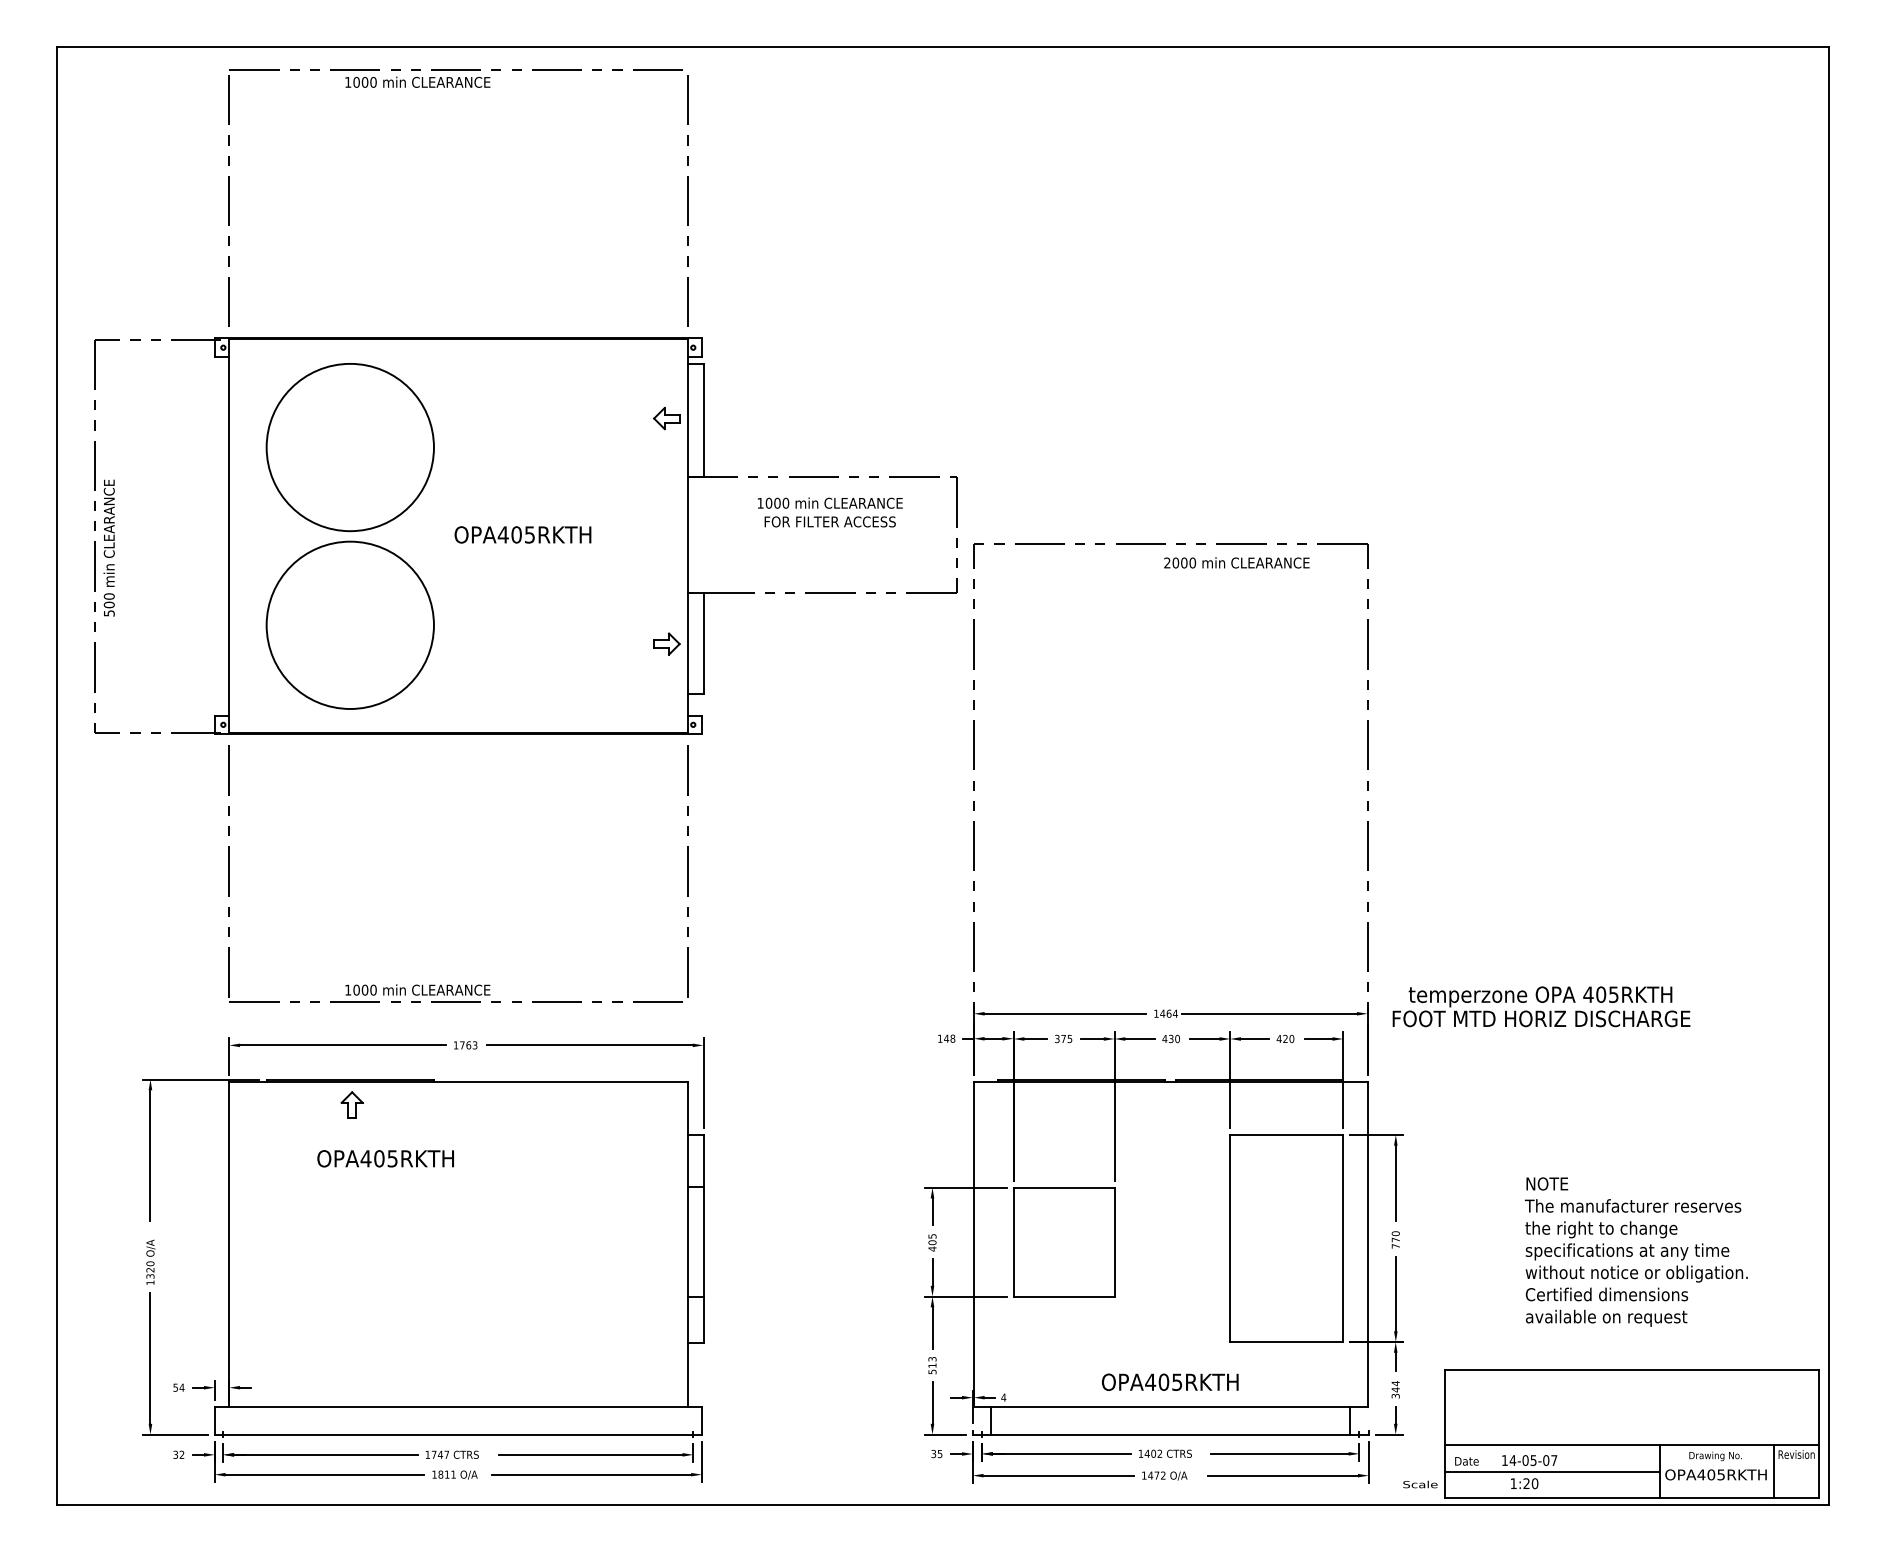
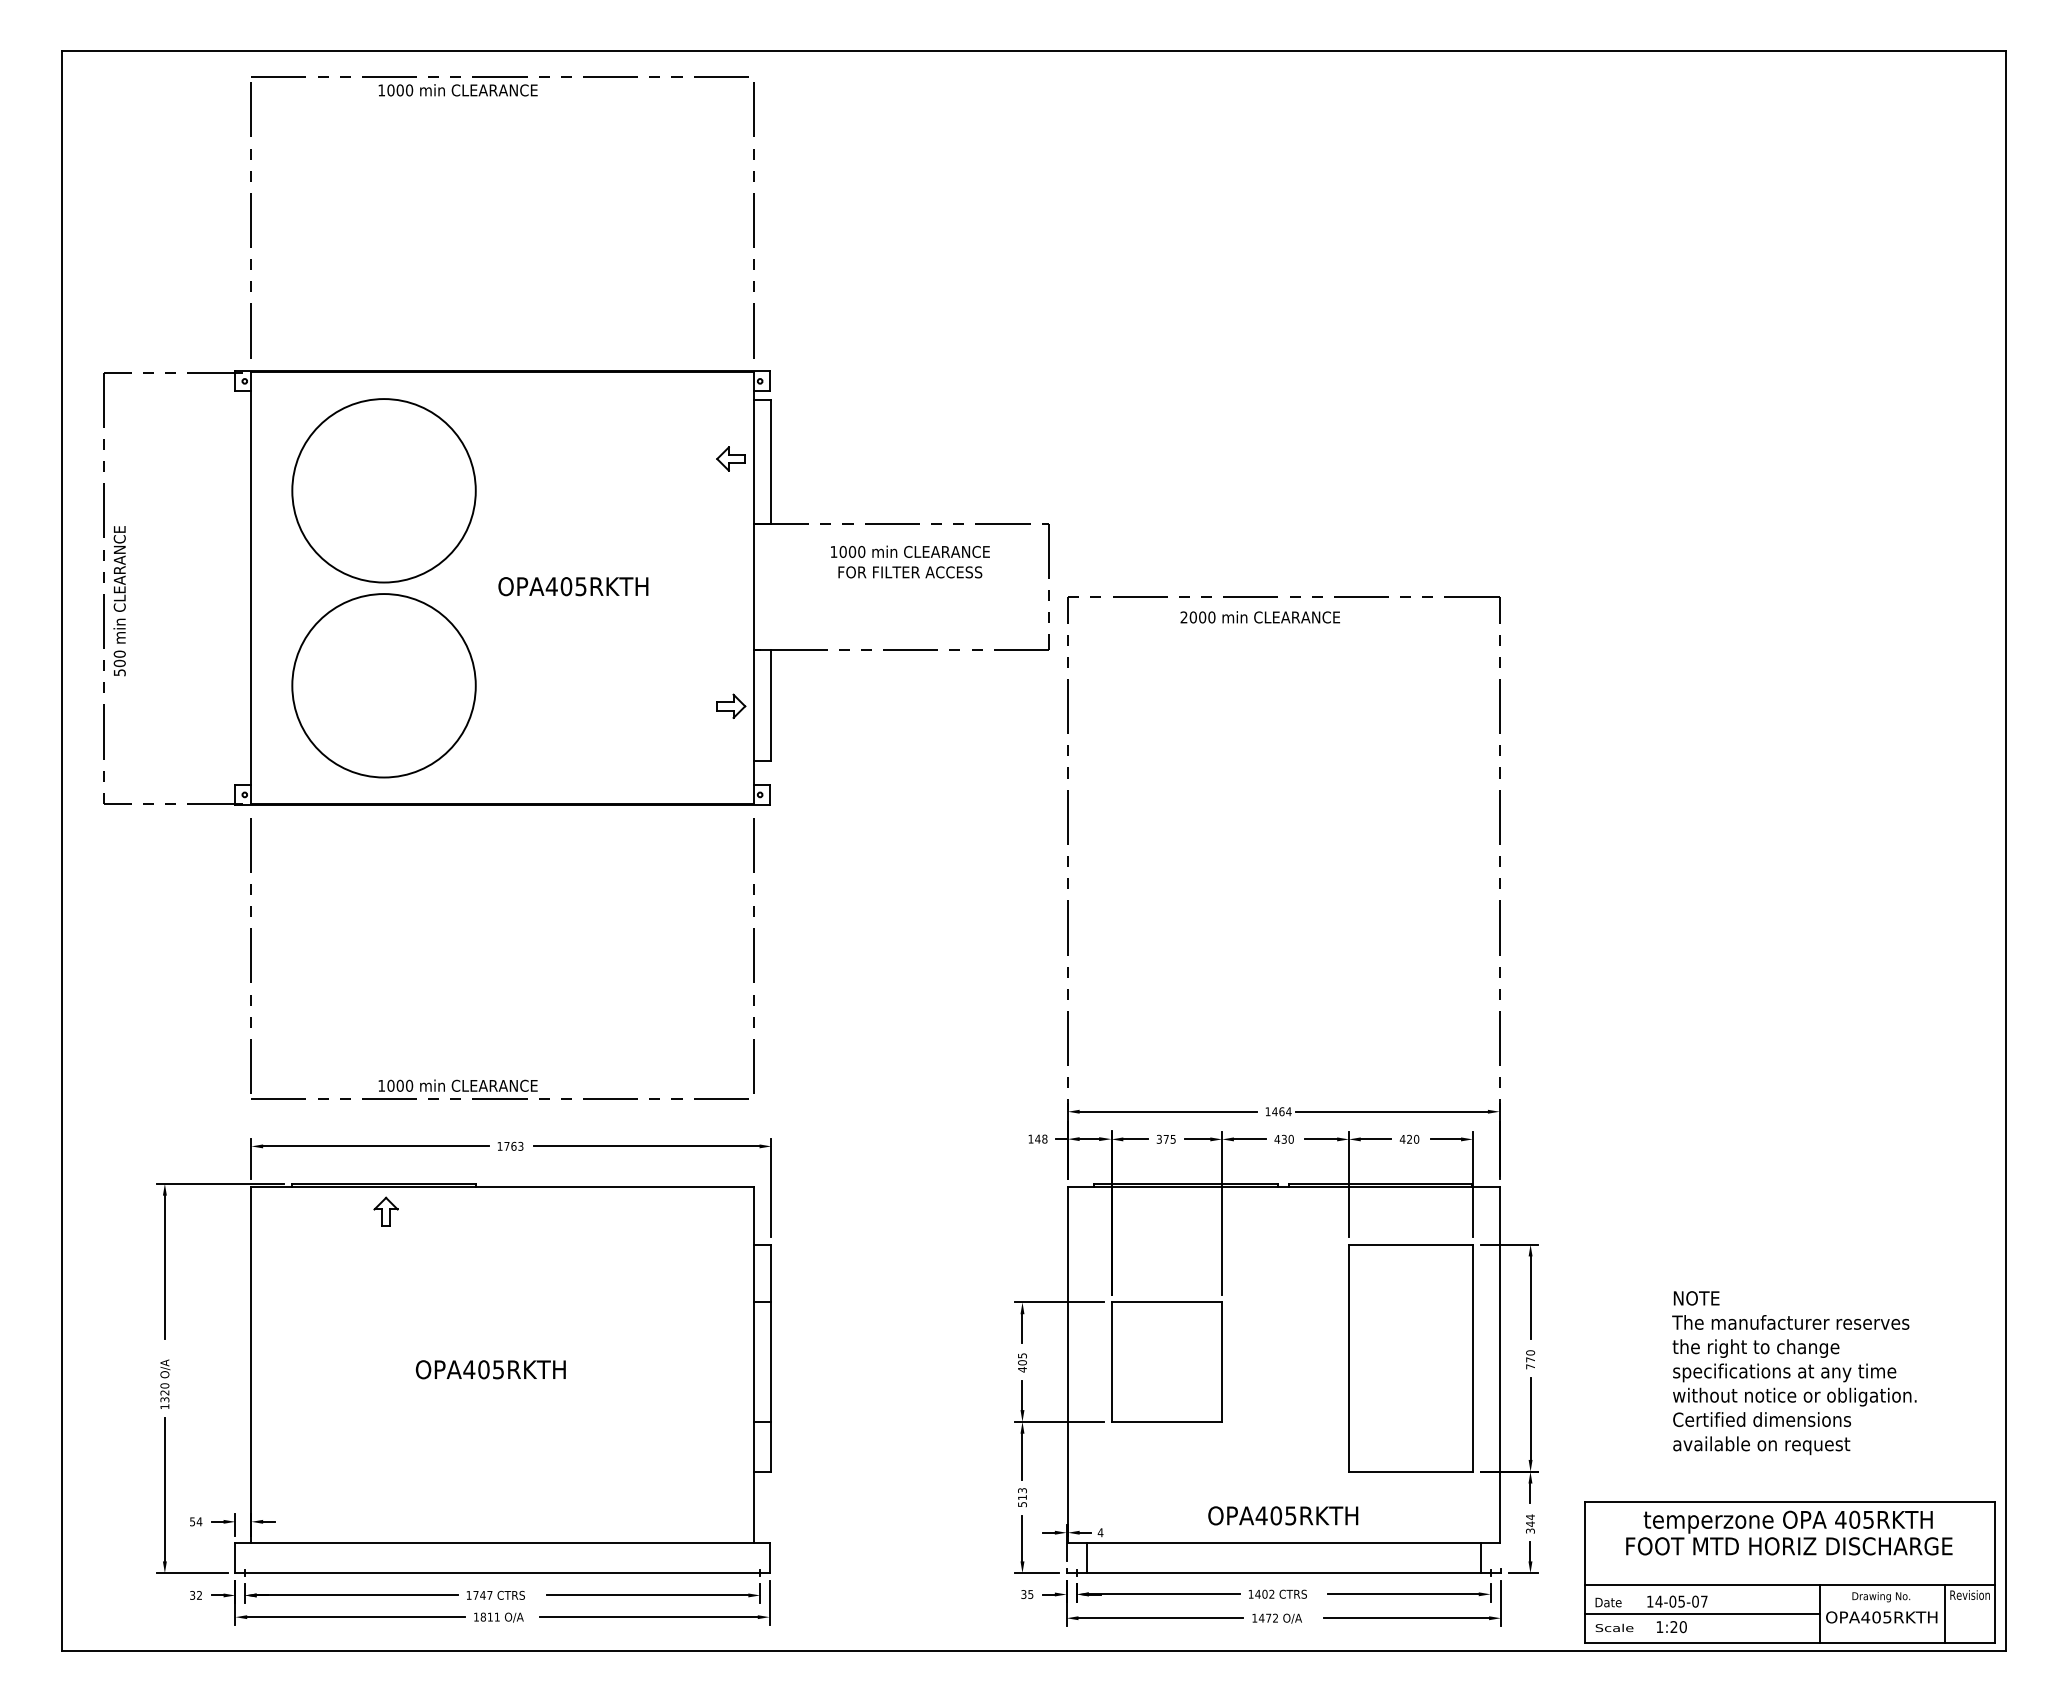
text: (1236, 563) -> (1259, 617), moved
text: (1541, 1006) -> (1789, 1532), moved
text: (385, 1158) -> (490, 1369), moved
text: (1420, 1484) -> (1614, 1627), moved

